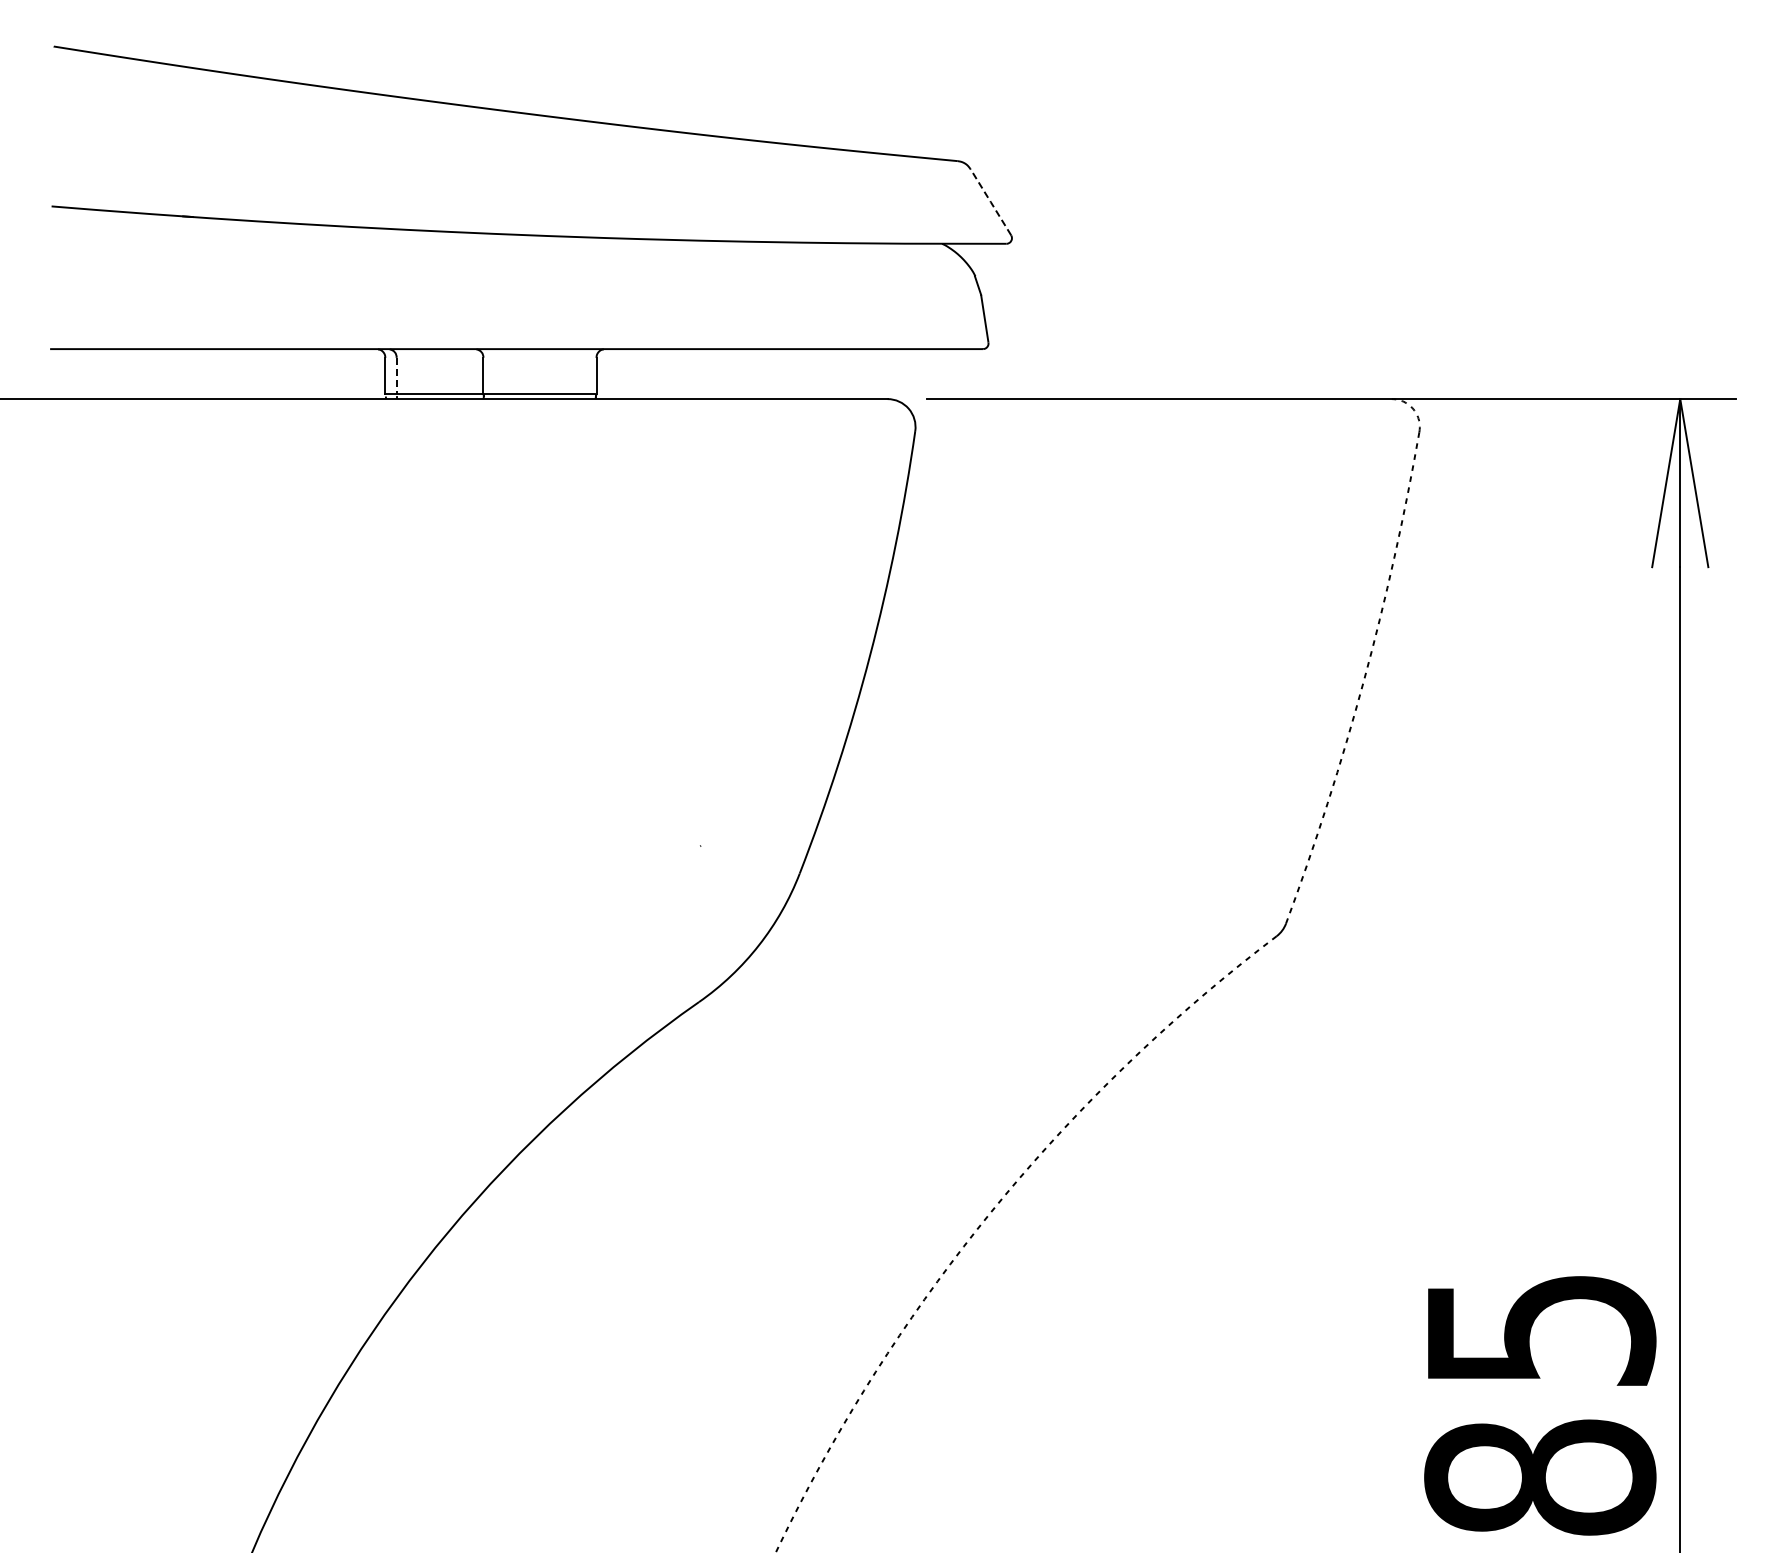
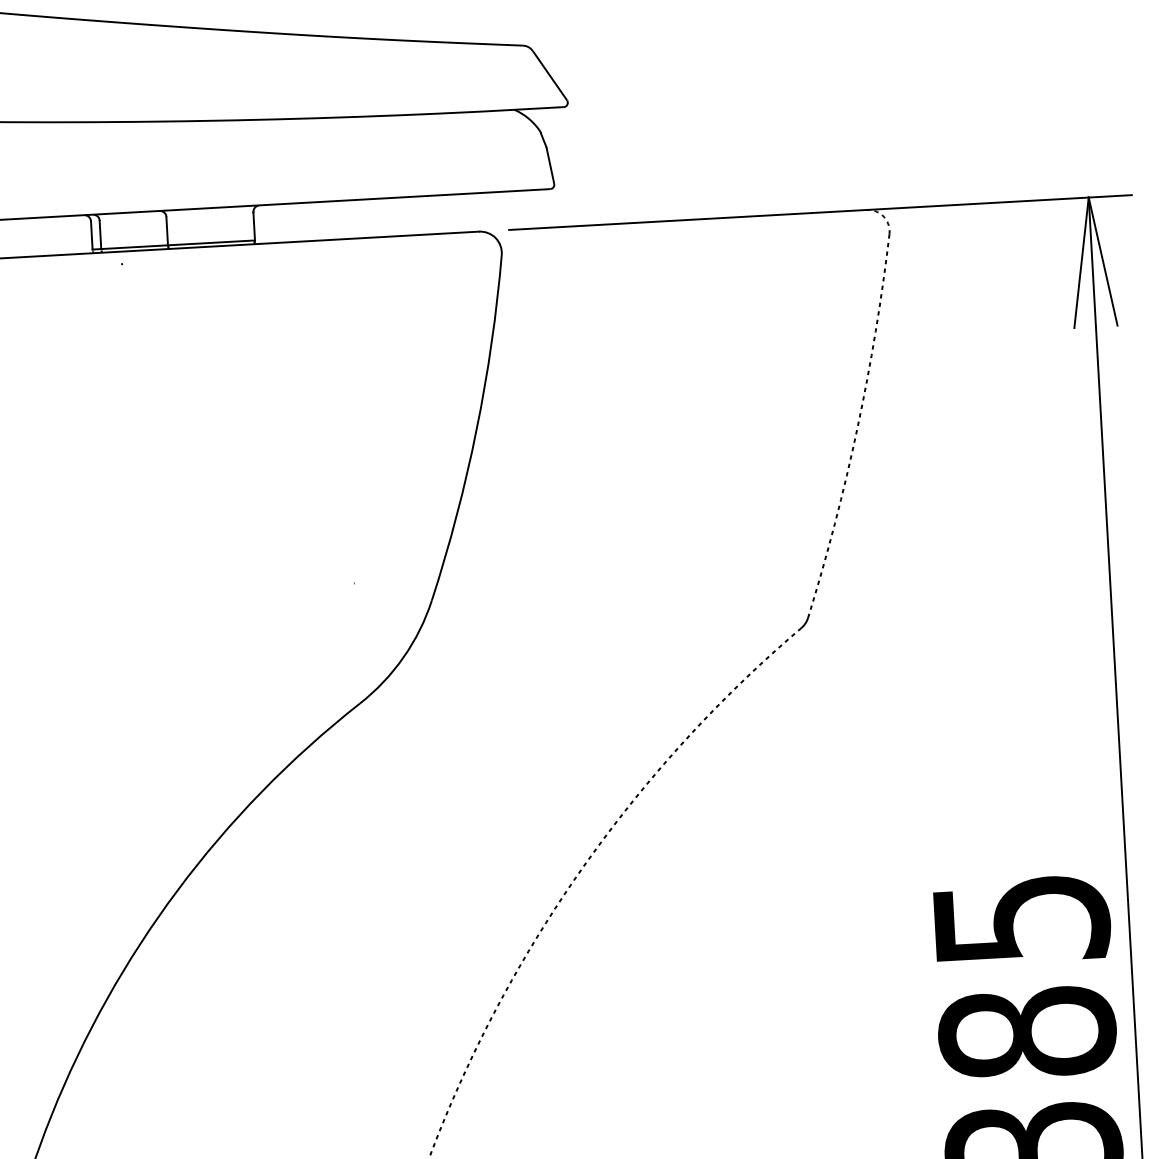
line: (990, 202) -> (549, 76), dashed -> solid
line: (396, 376) -> (100, 235), dashed -> solid

